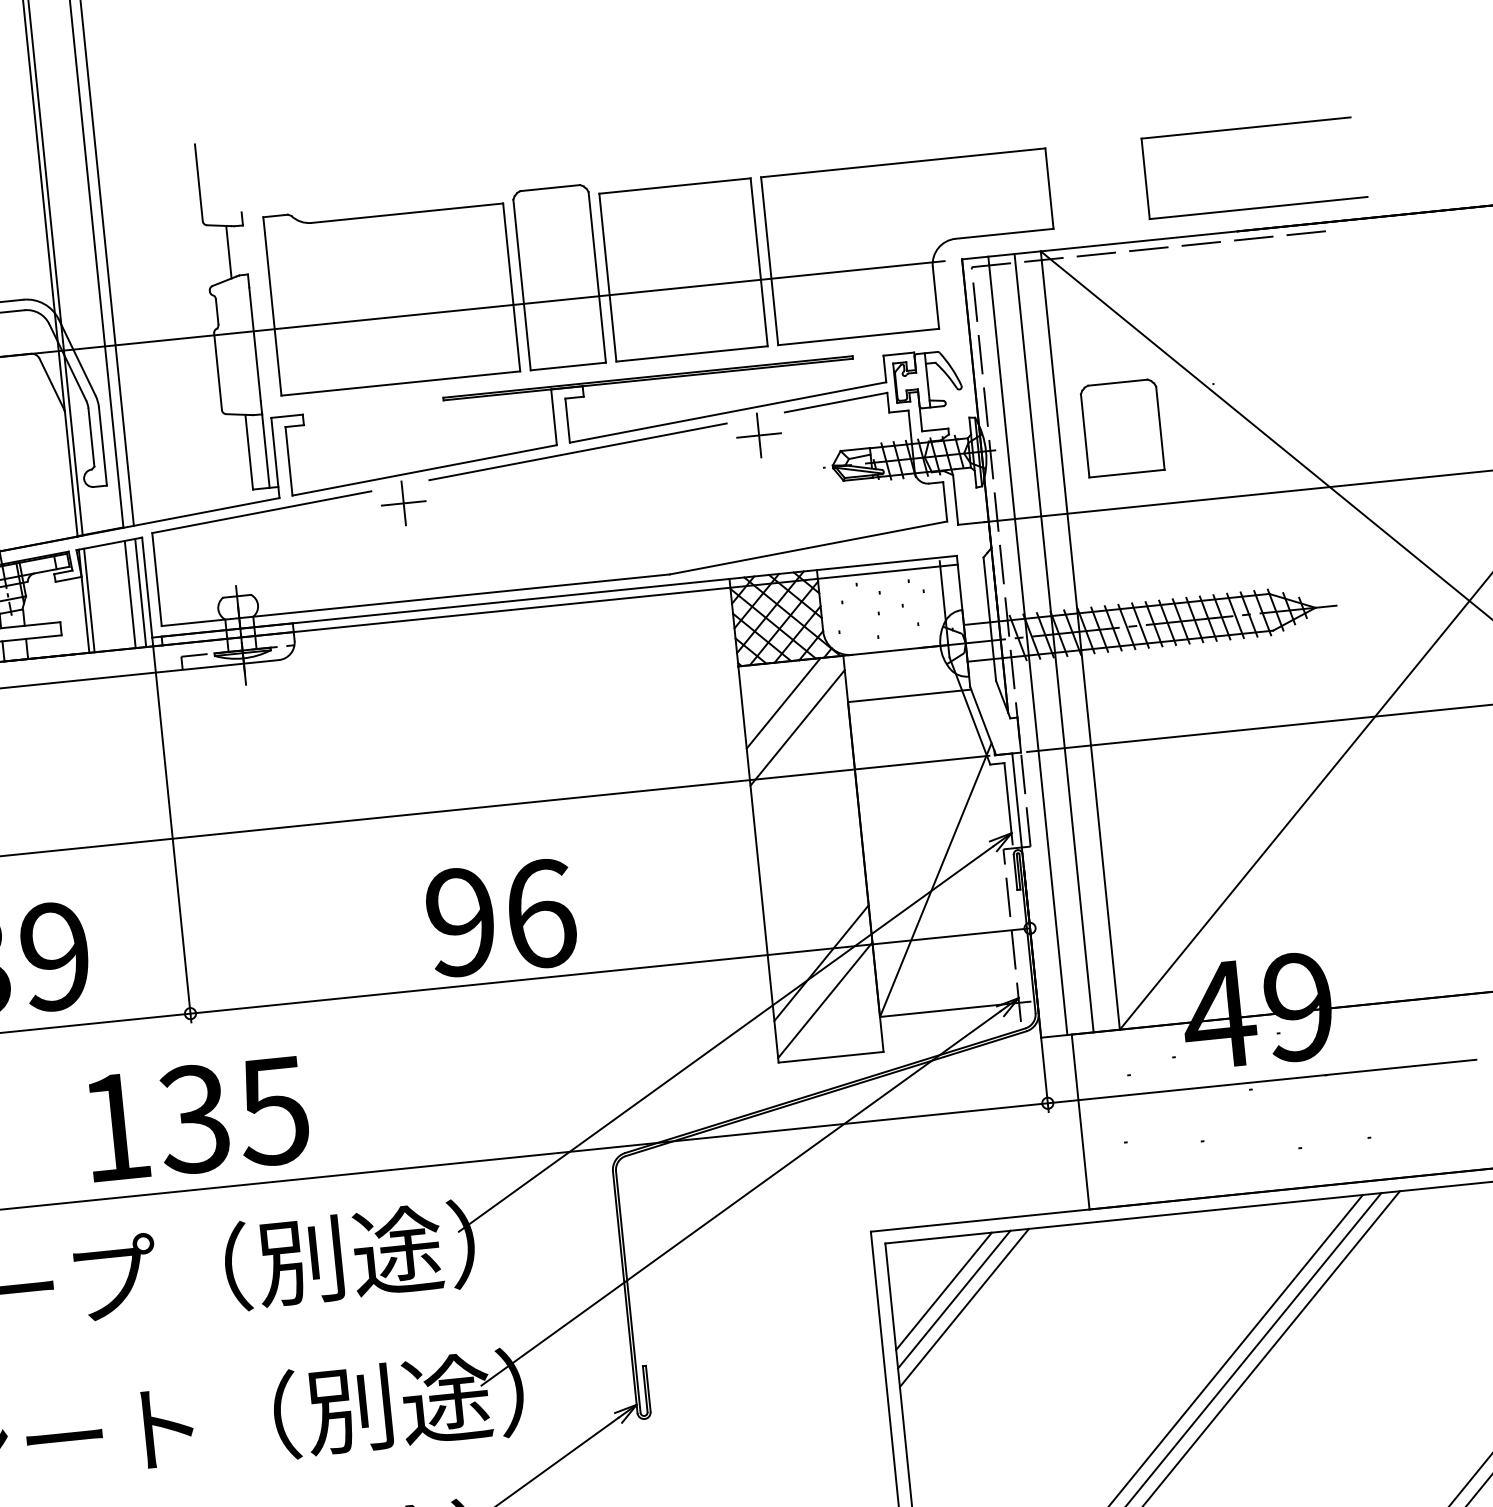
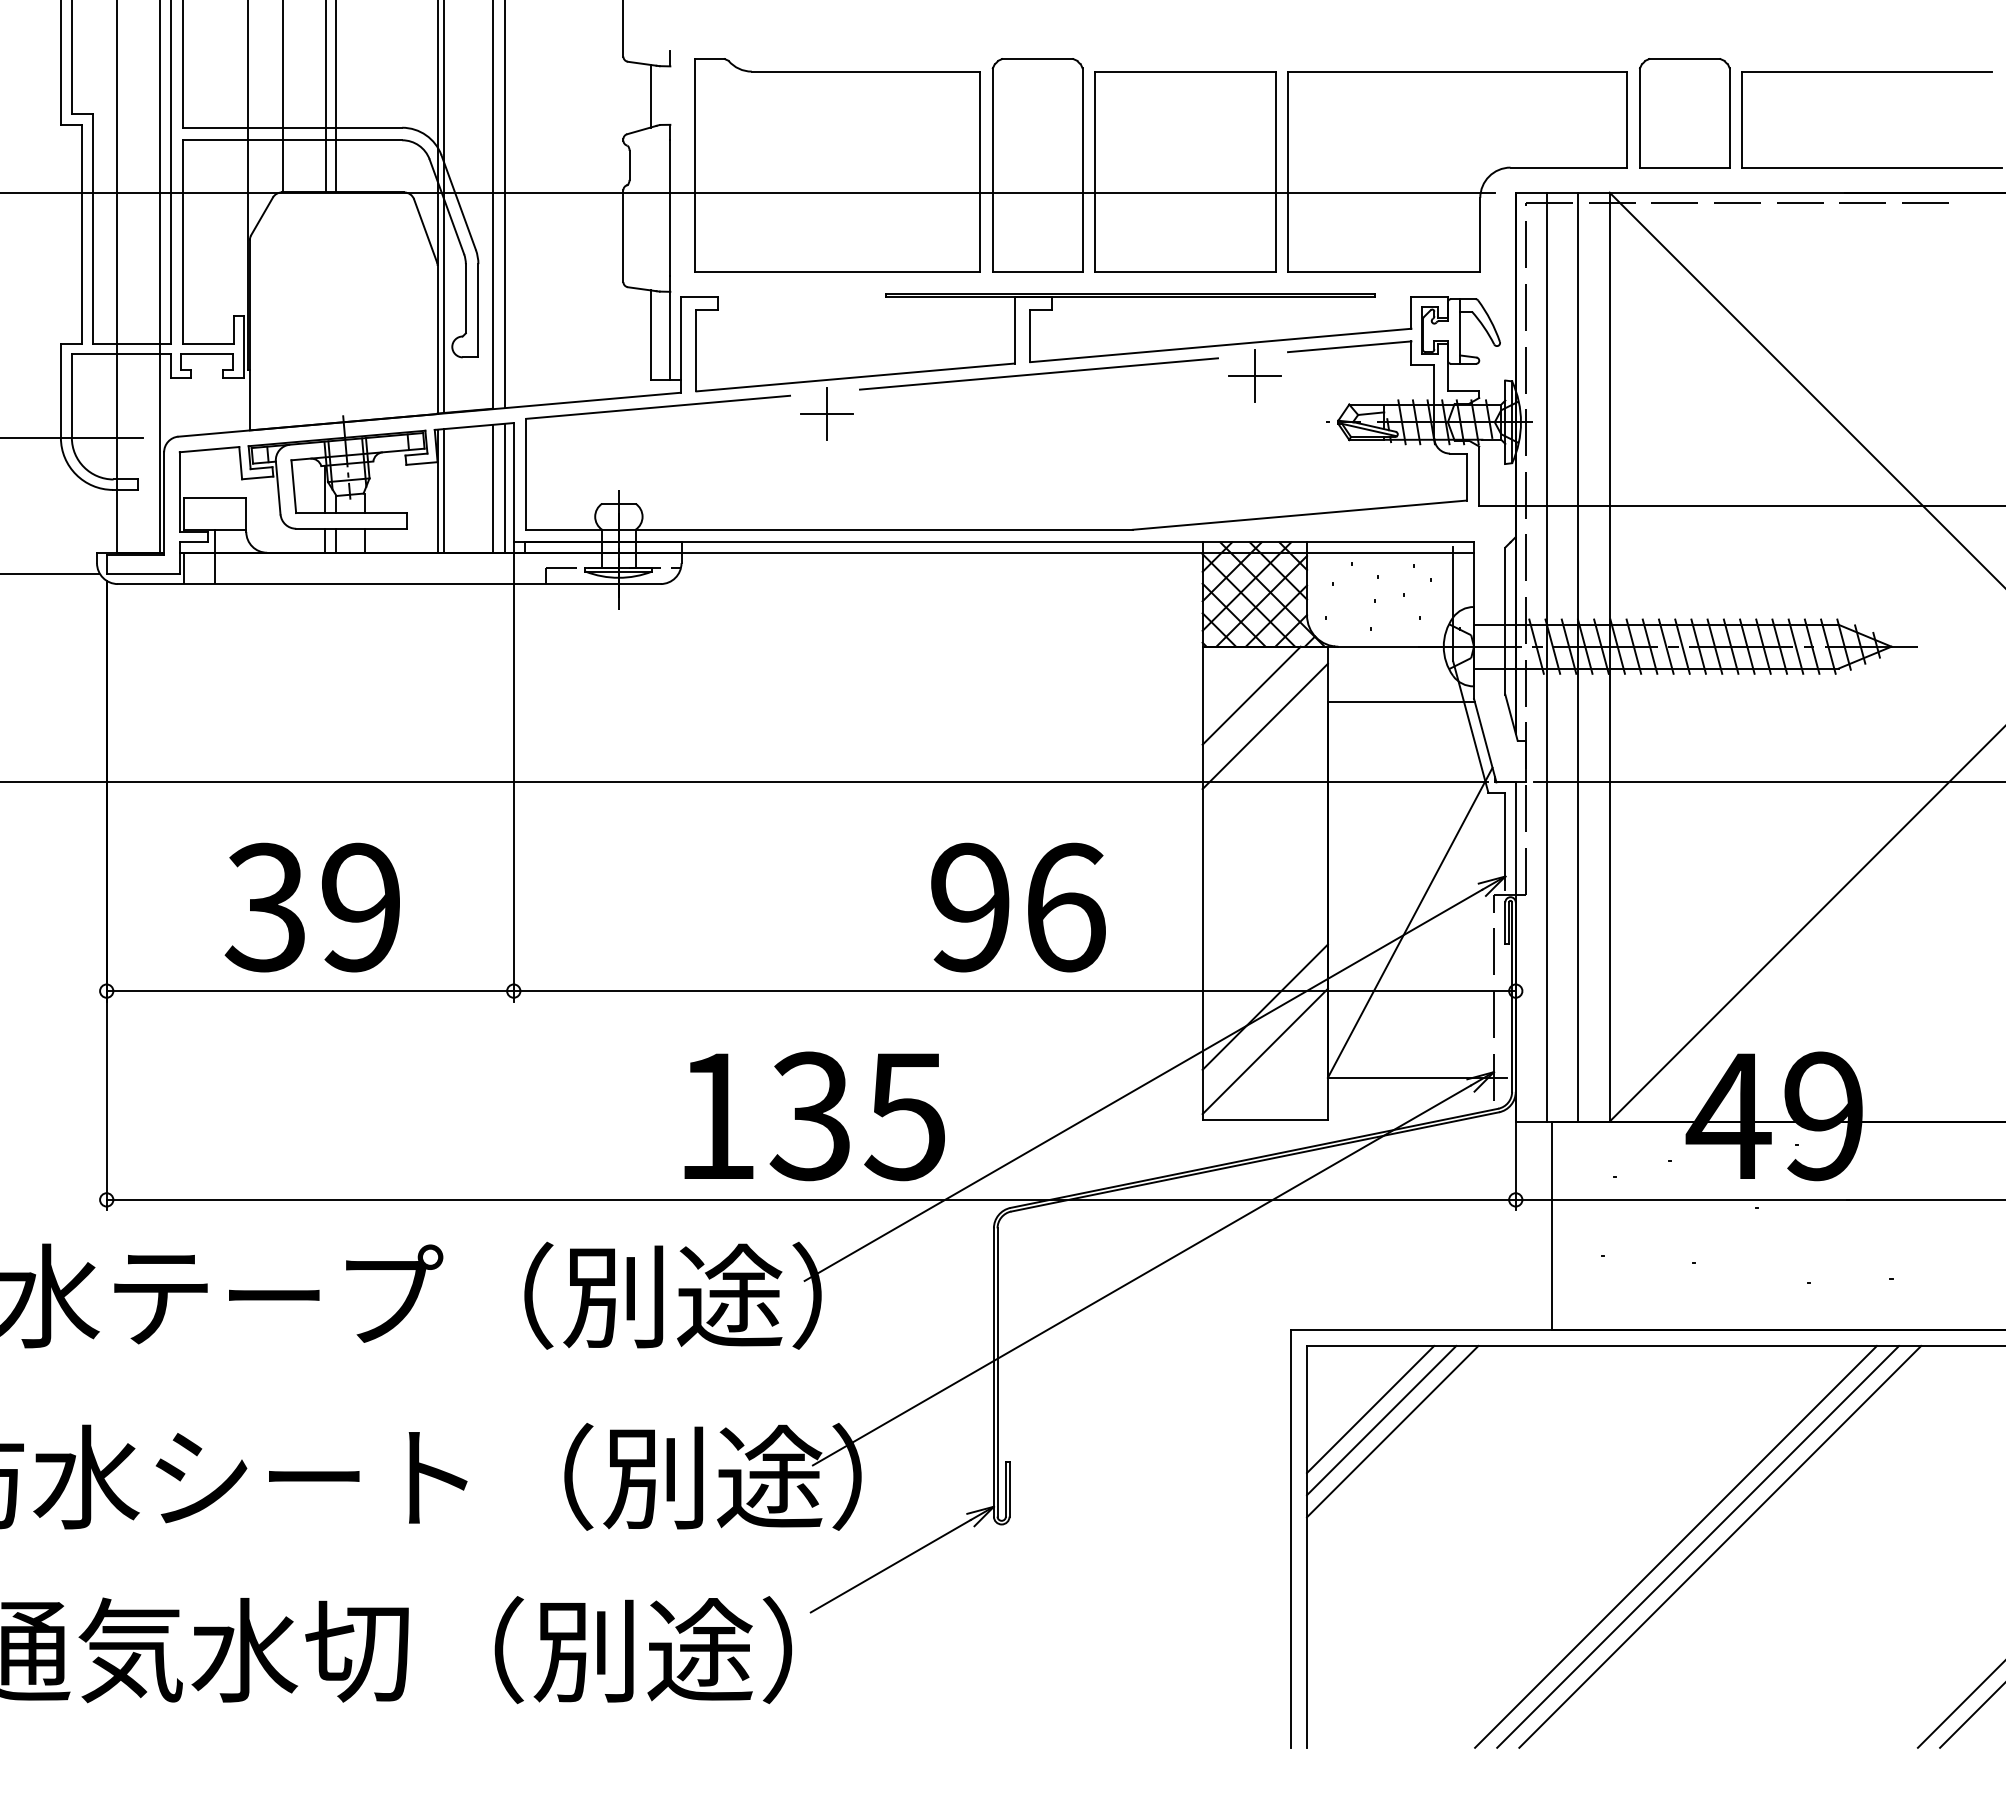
part: (1122, 428) -> (1684, 113), moved
text: (501, 918) -> (1018, 907), moved
text: (197, 1119) -> (814, 1116), moved

